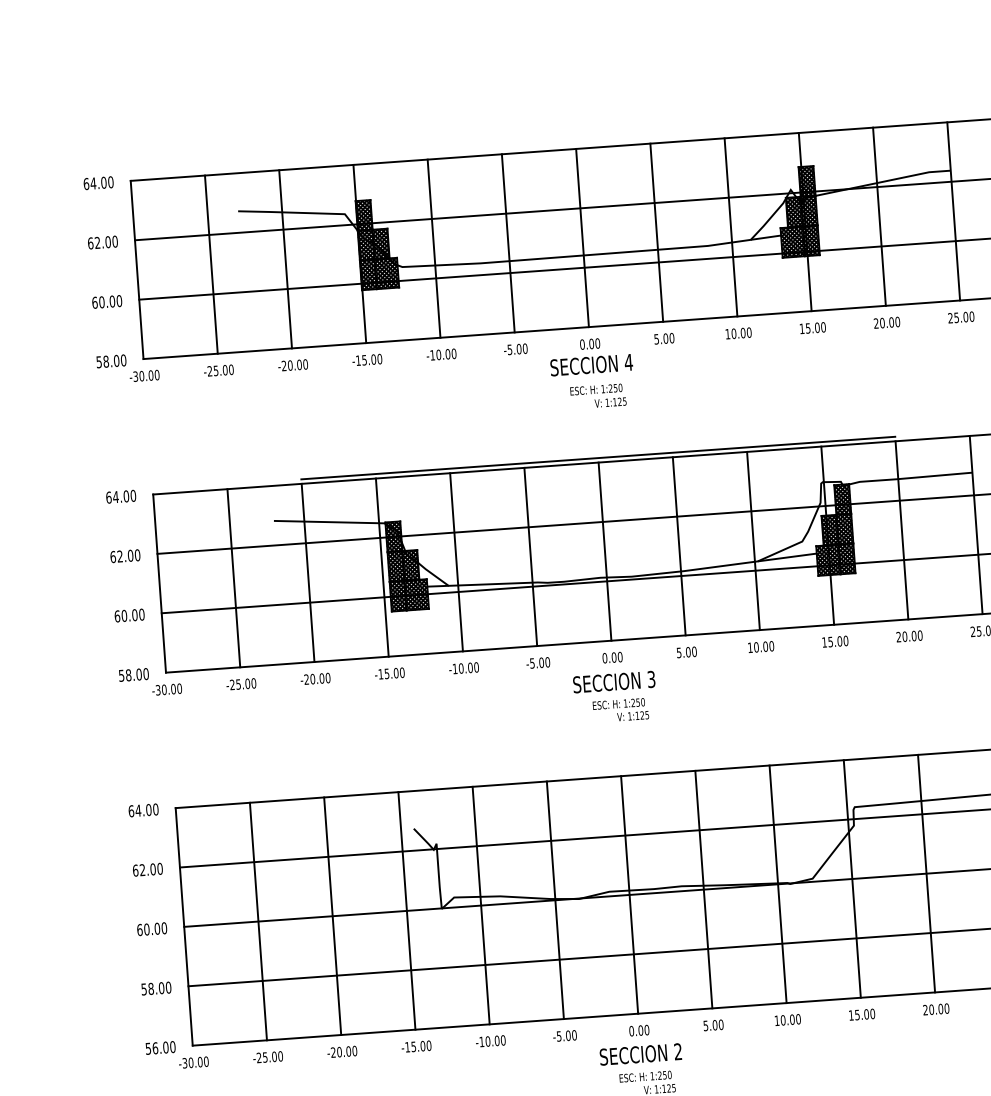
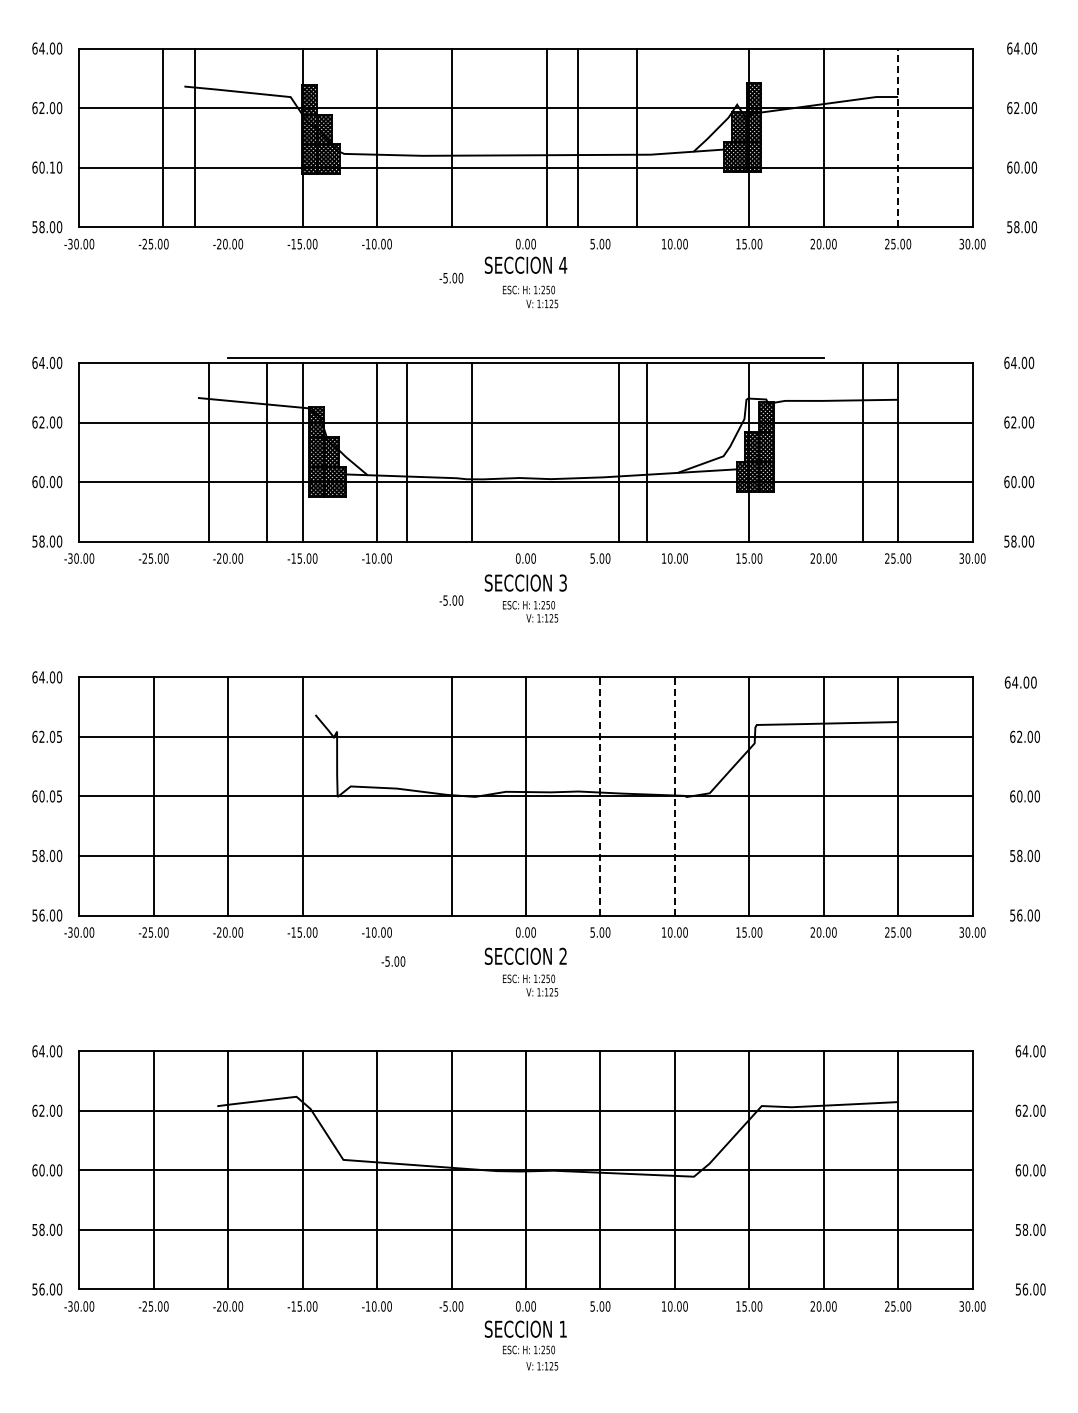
line: (954, 211) -> (898, 137), solid -> dashed
line: (730, 227) -> (636, 137), moved
line: (656, 232) -> (547, 137), moved
line: (582, 237) -> (577, 137), moved
line: (285, 258) -> (163, 137), moved
line: (210, 264) -> (194, 137), moved
text: (112, 301) -> (52, 167), 60.00 -> 60.10
text: (515, 348) -> (451, 277), moved
line: (901, 529) -> (862, 451), moved
line: (753, 540) -> (618, 451), moved
line: (679, 545) -> (647, 451), moved
line: (604, 550) -> (471, 451), moved
line: (530, 556) -> (406, 451), moved
line: (308, 572) -> (267, 451), moved
line: (233, 577) -> (208, 451), moved
text: (538, 662) -> (451, 600), moved
text: (160, 868) -> (59, 736), 62.00 -> 62.05
line: (777, 883) -> (674, 795), solid -> dashed
line: (703, 888) -> (600, 795), solid -> dashed
line: (481, 905) -> (377, 796), removed
text: (164, 928) -> (59, 796), 60.00 -> 60.05
text: (565, 1035) -> (393, 961), moved

